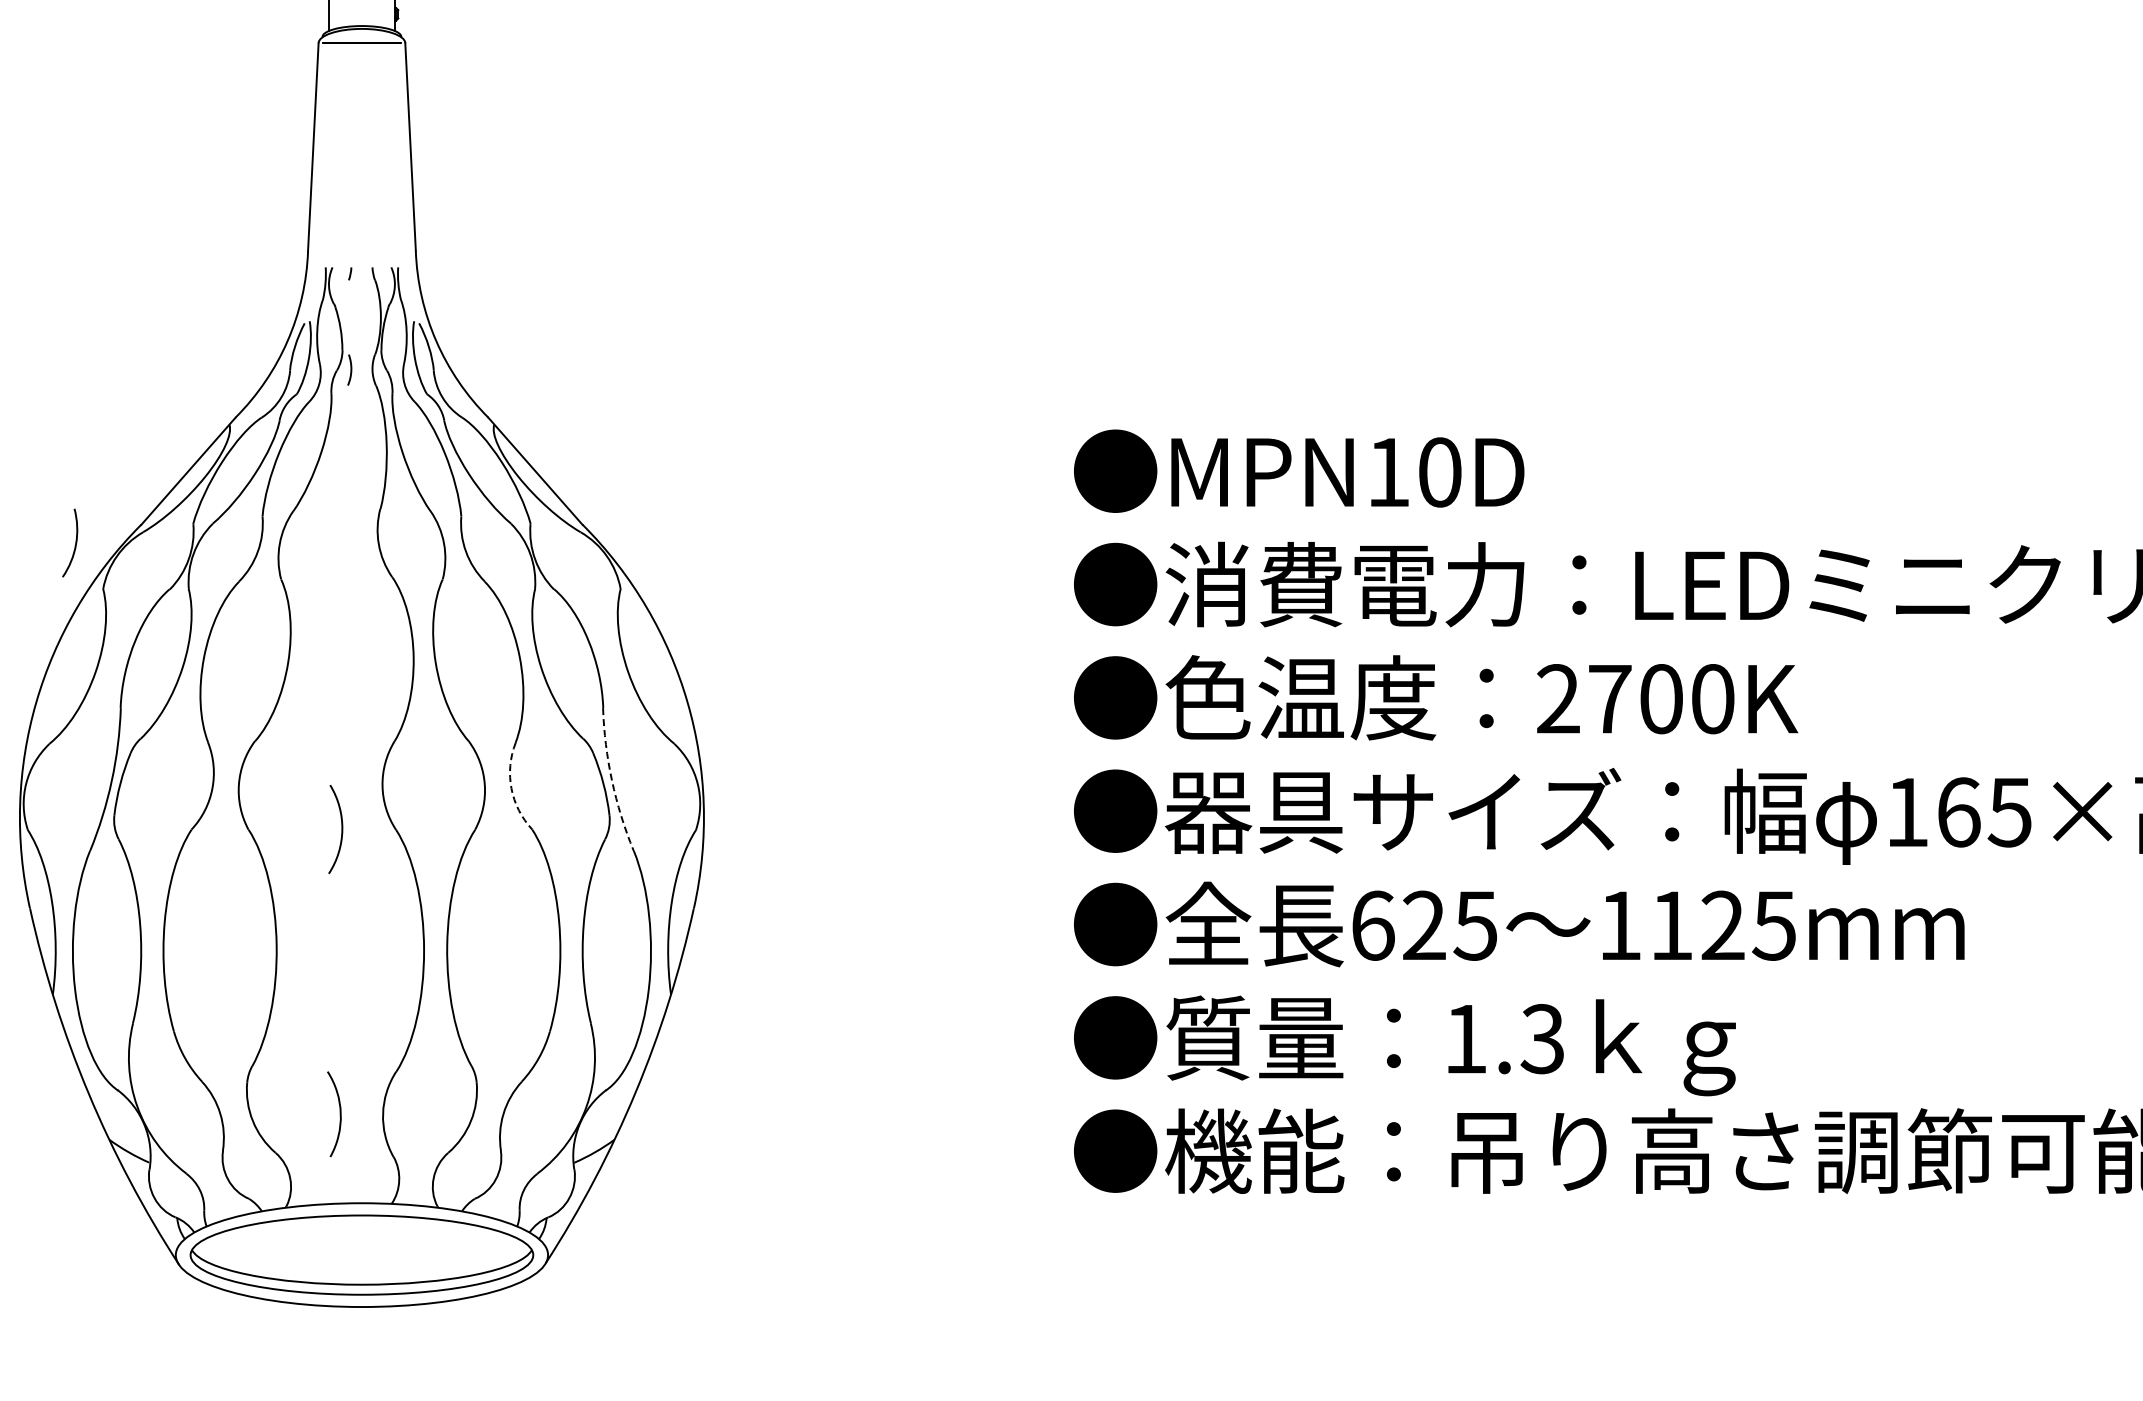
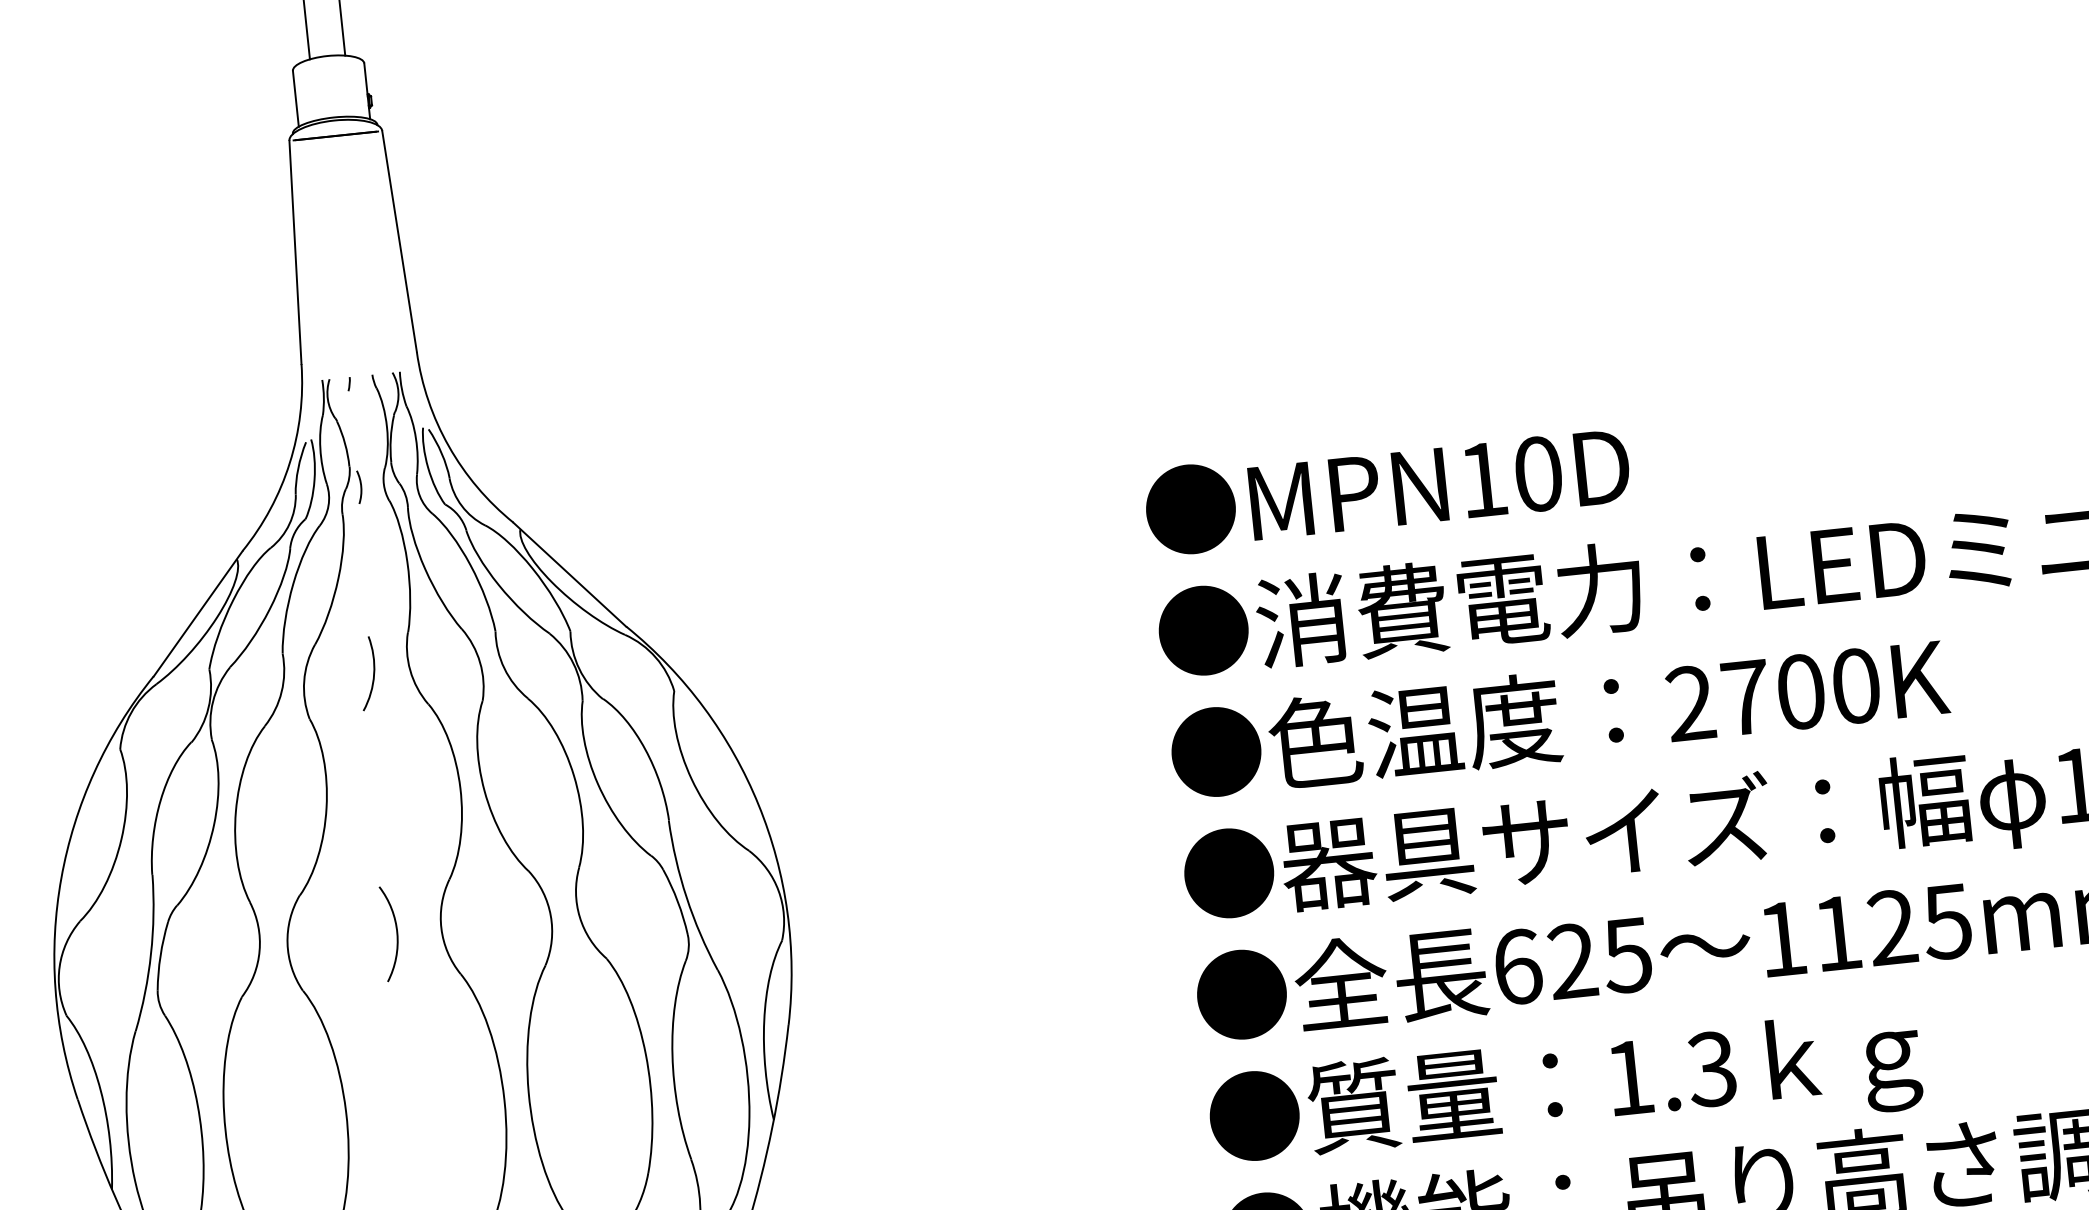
arc: (75, 542) -> (373, 672), moved
arc: (612, 780) -> (687, 897), dashed -> solid
arc: (511, 788) -> (579, 917), dashed -> solid
arc: (341, 829) -> (396, 933), moved

